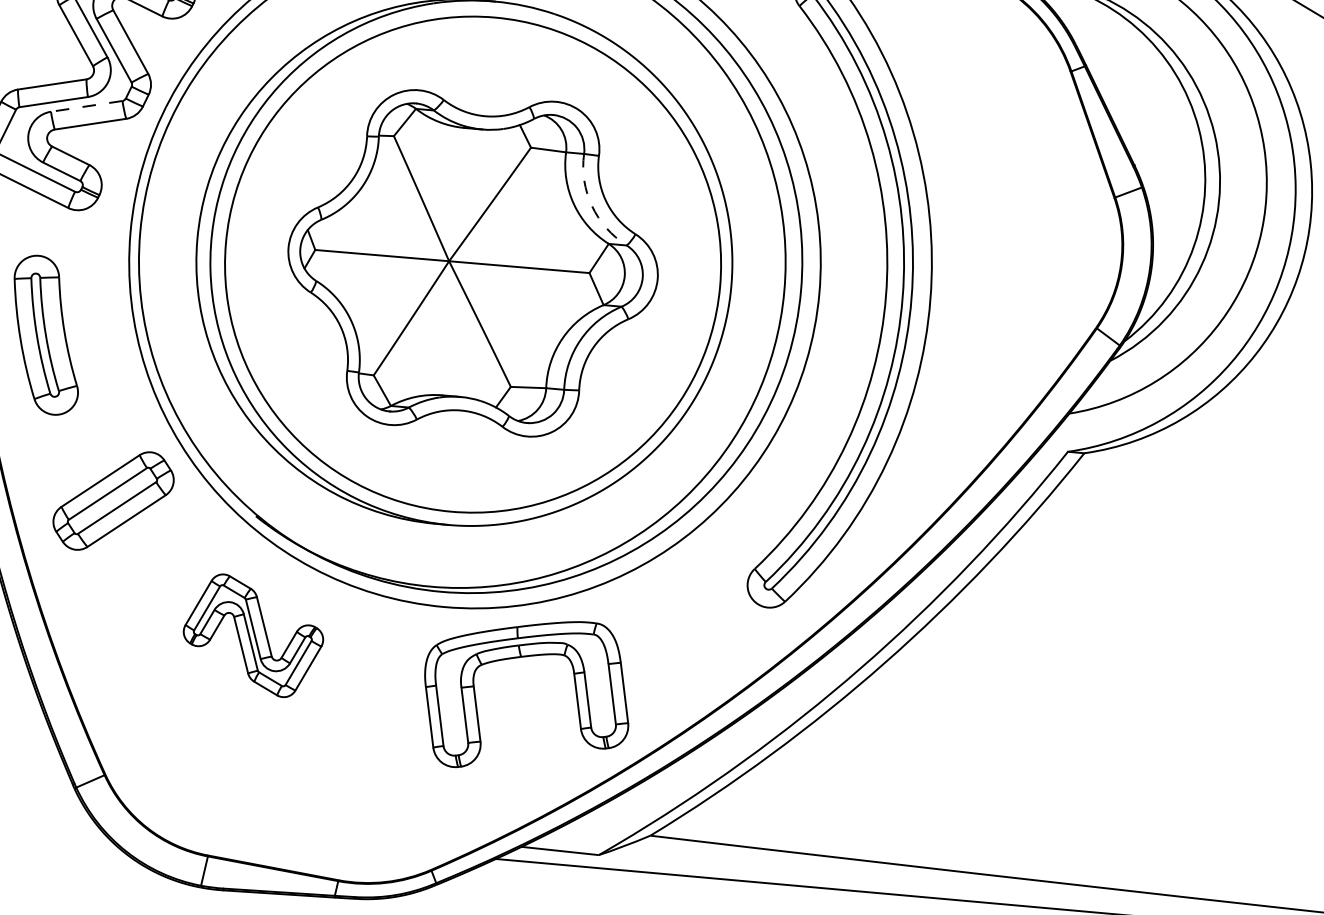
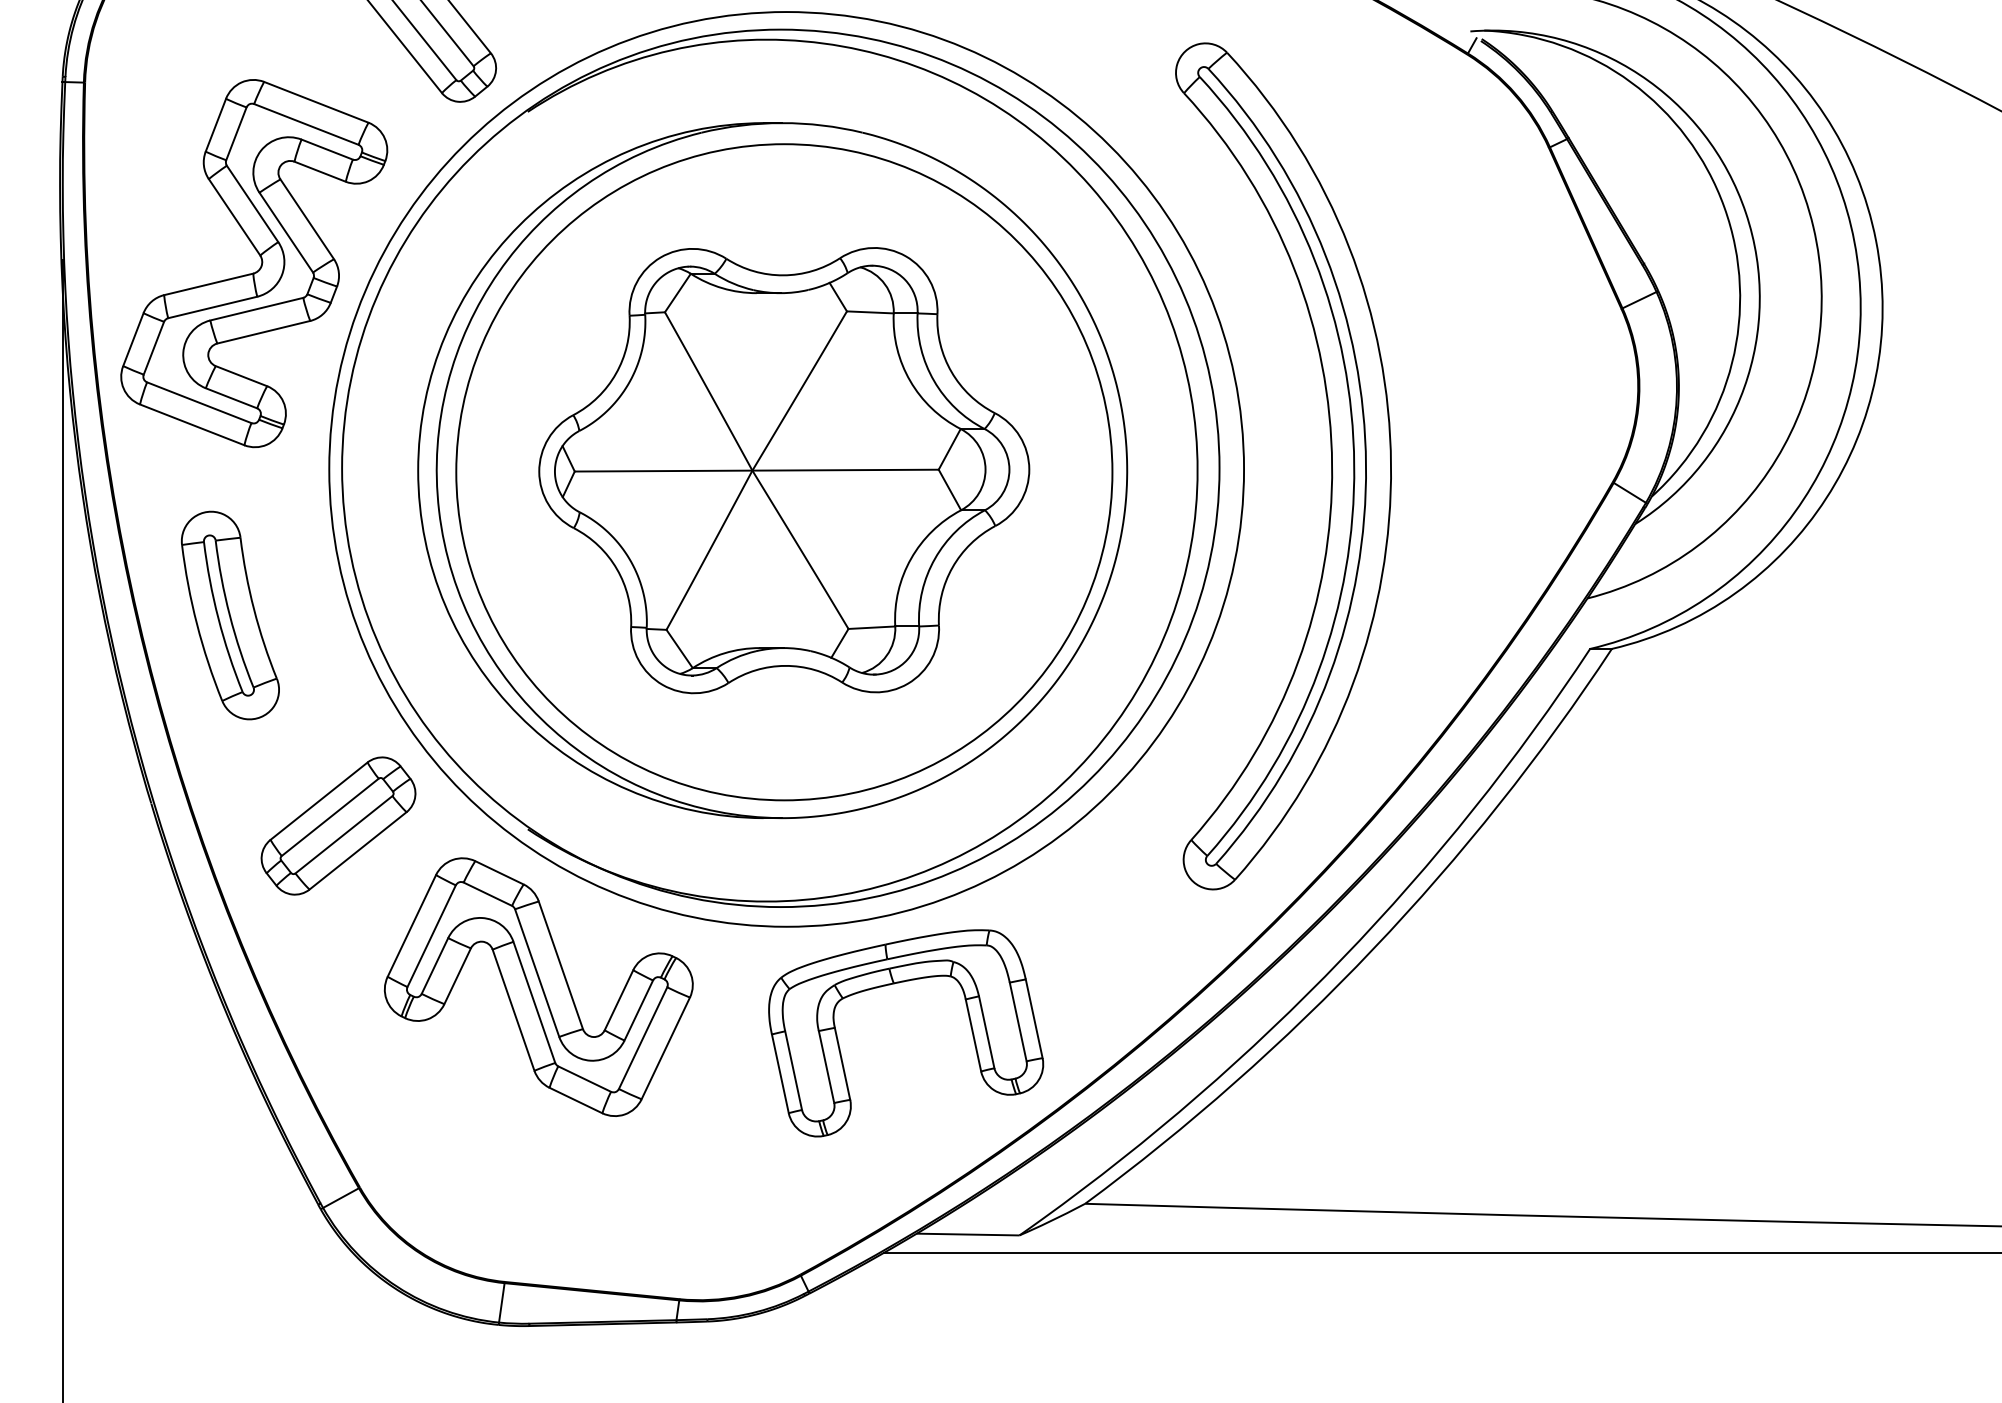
line: (86, 106) -> (256, 309), dashed -> solid
arc: (592, 206) -> (934, 381), dashed -> solid
part: (253, 635) -> (538, 986), size x1.67

